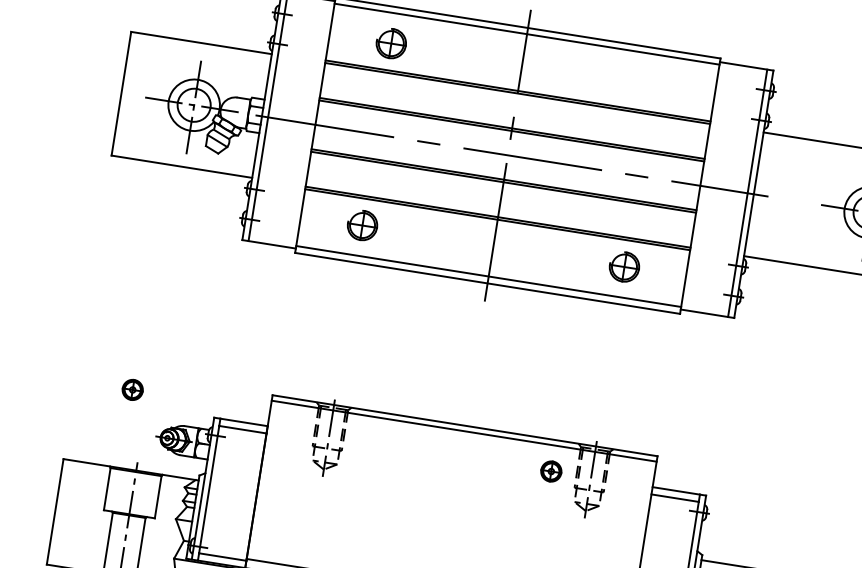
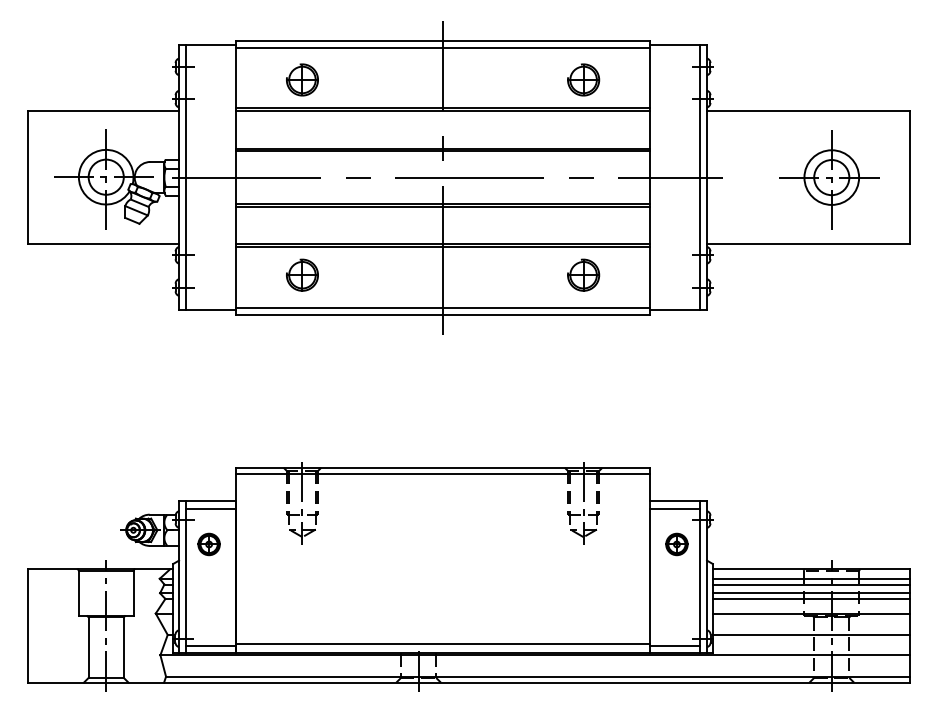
part: (653, 84) -> (583, 79), added
part: (132, 389) -> (208, 544), moved
part: (550, 471) -> (676, 544), moved

